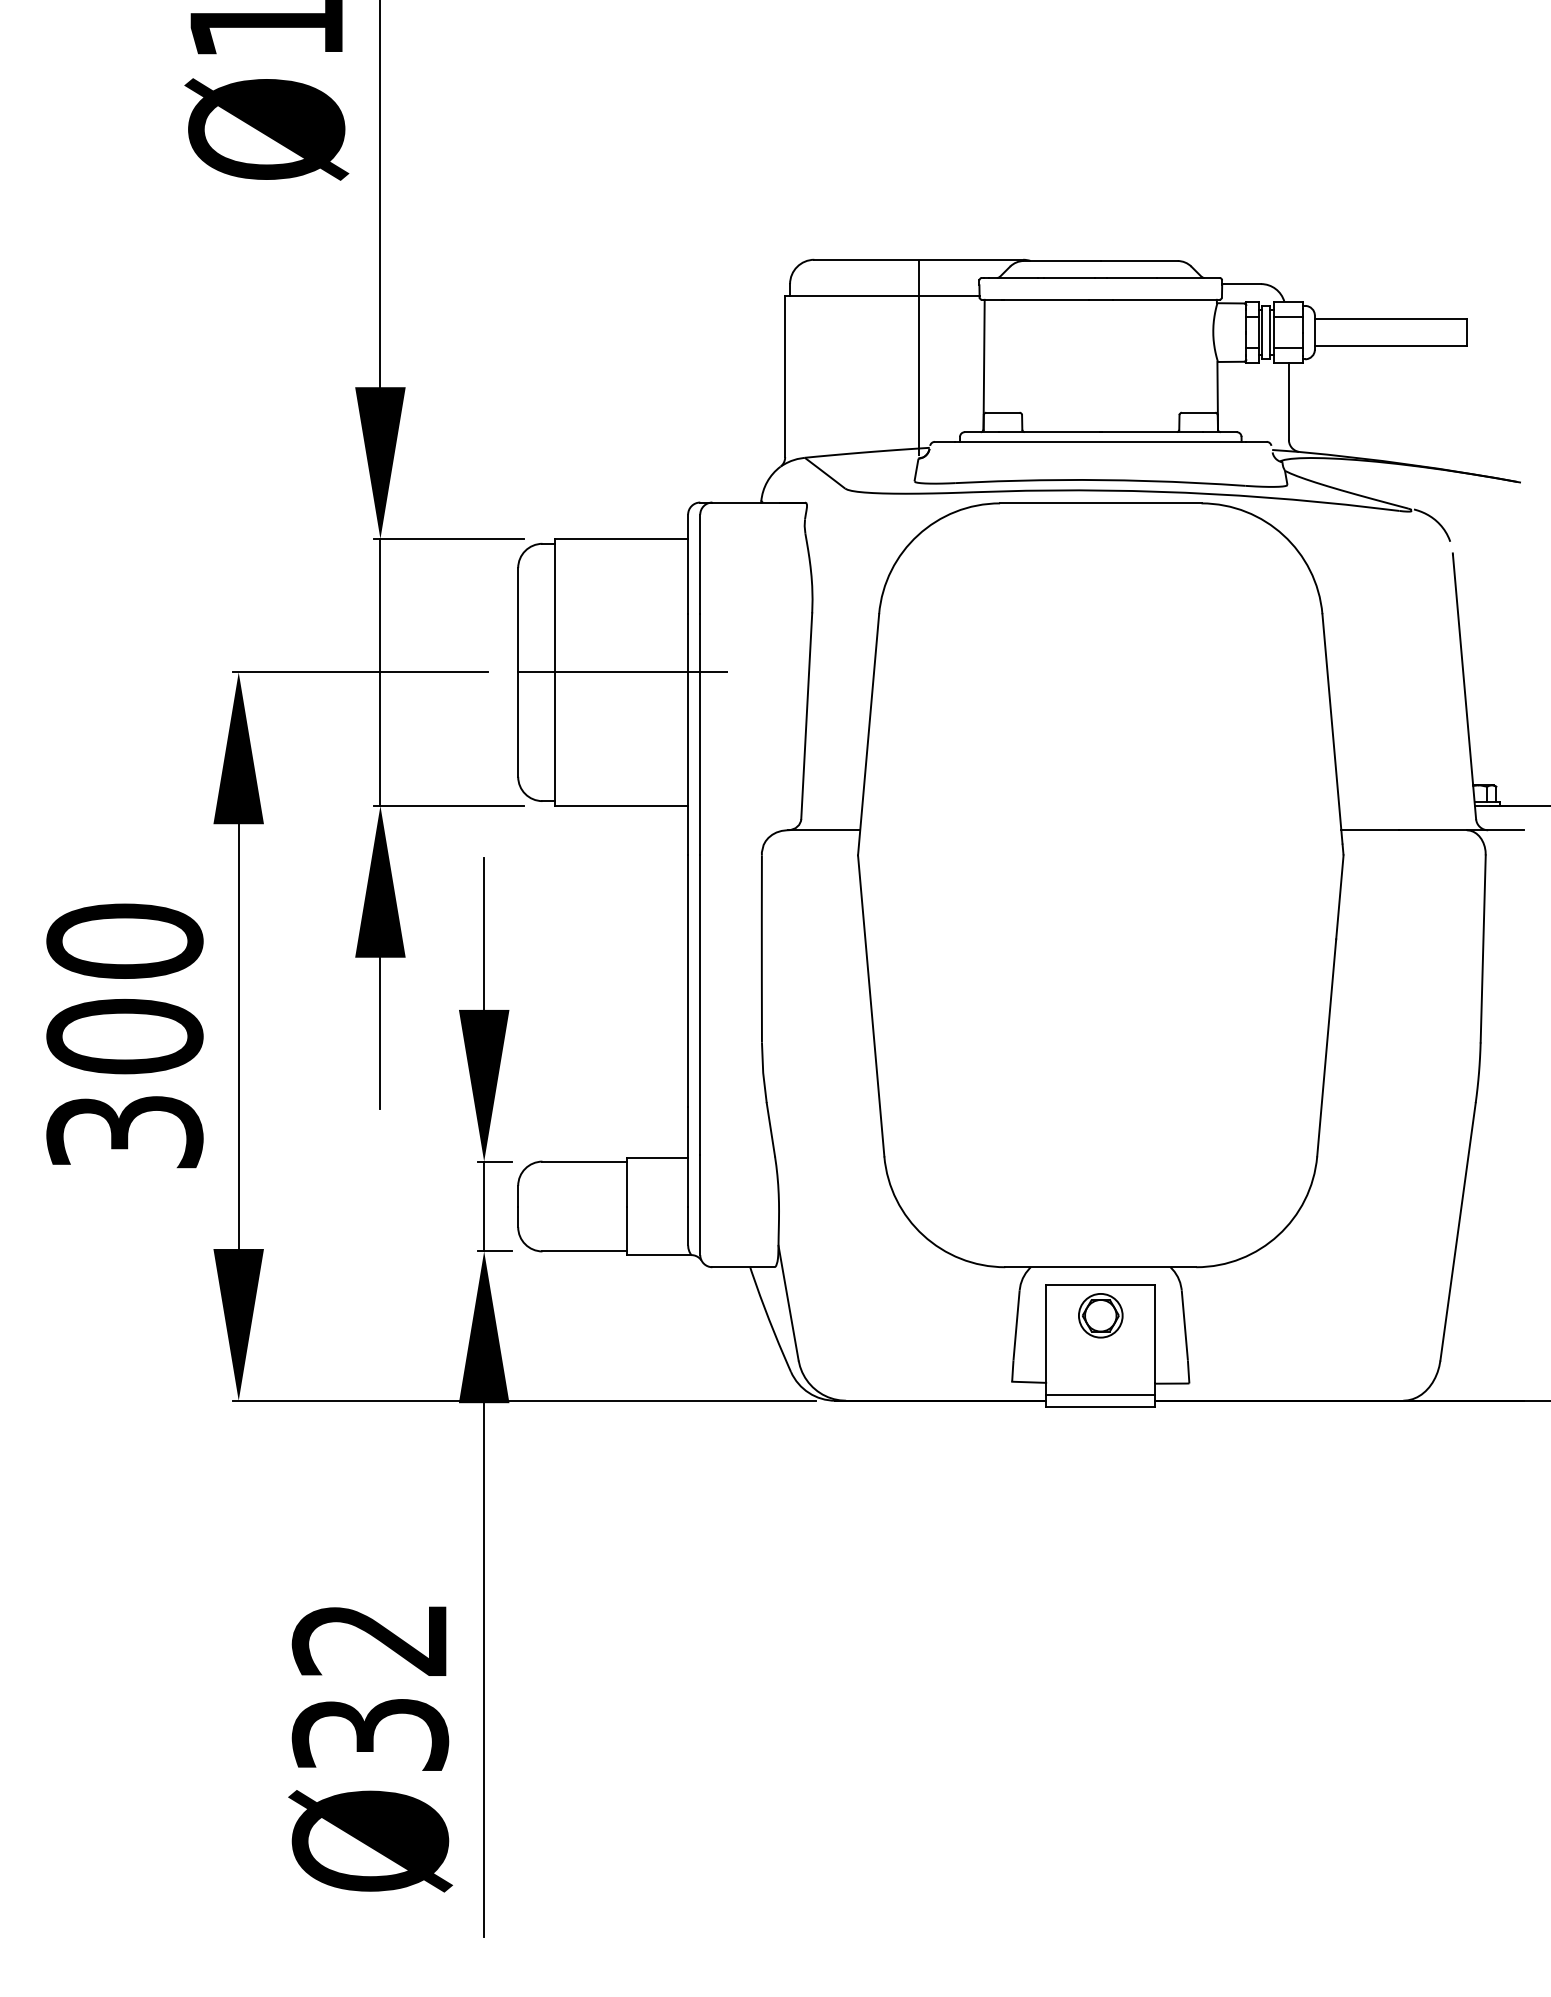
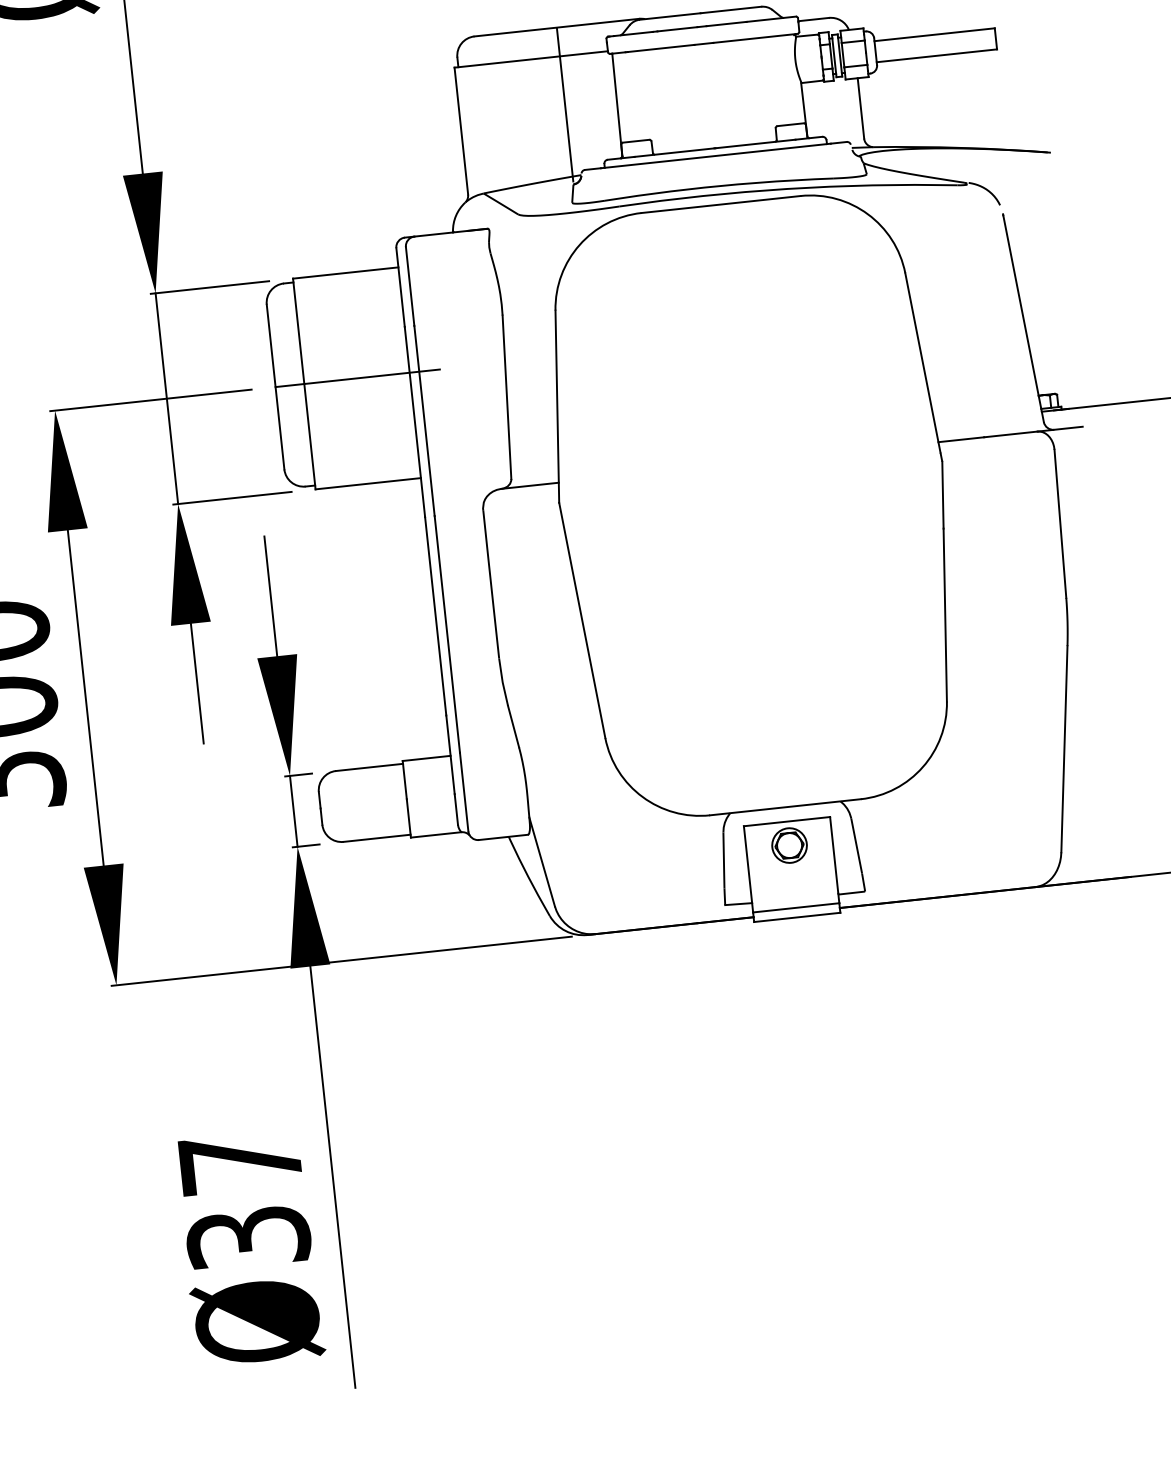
text: (368, 1639) -> (239, 1162), Ø32 -> Ø37

